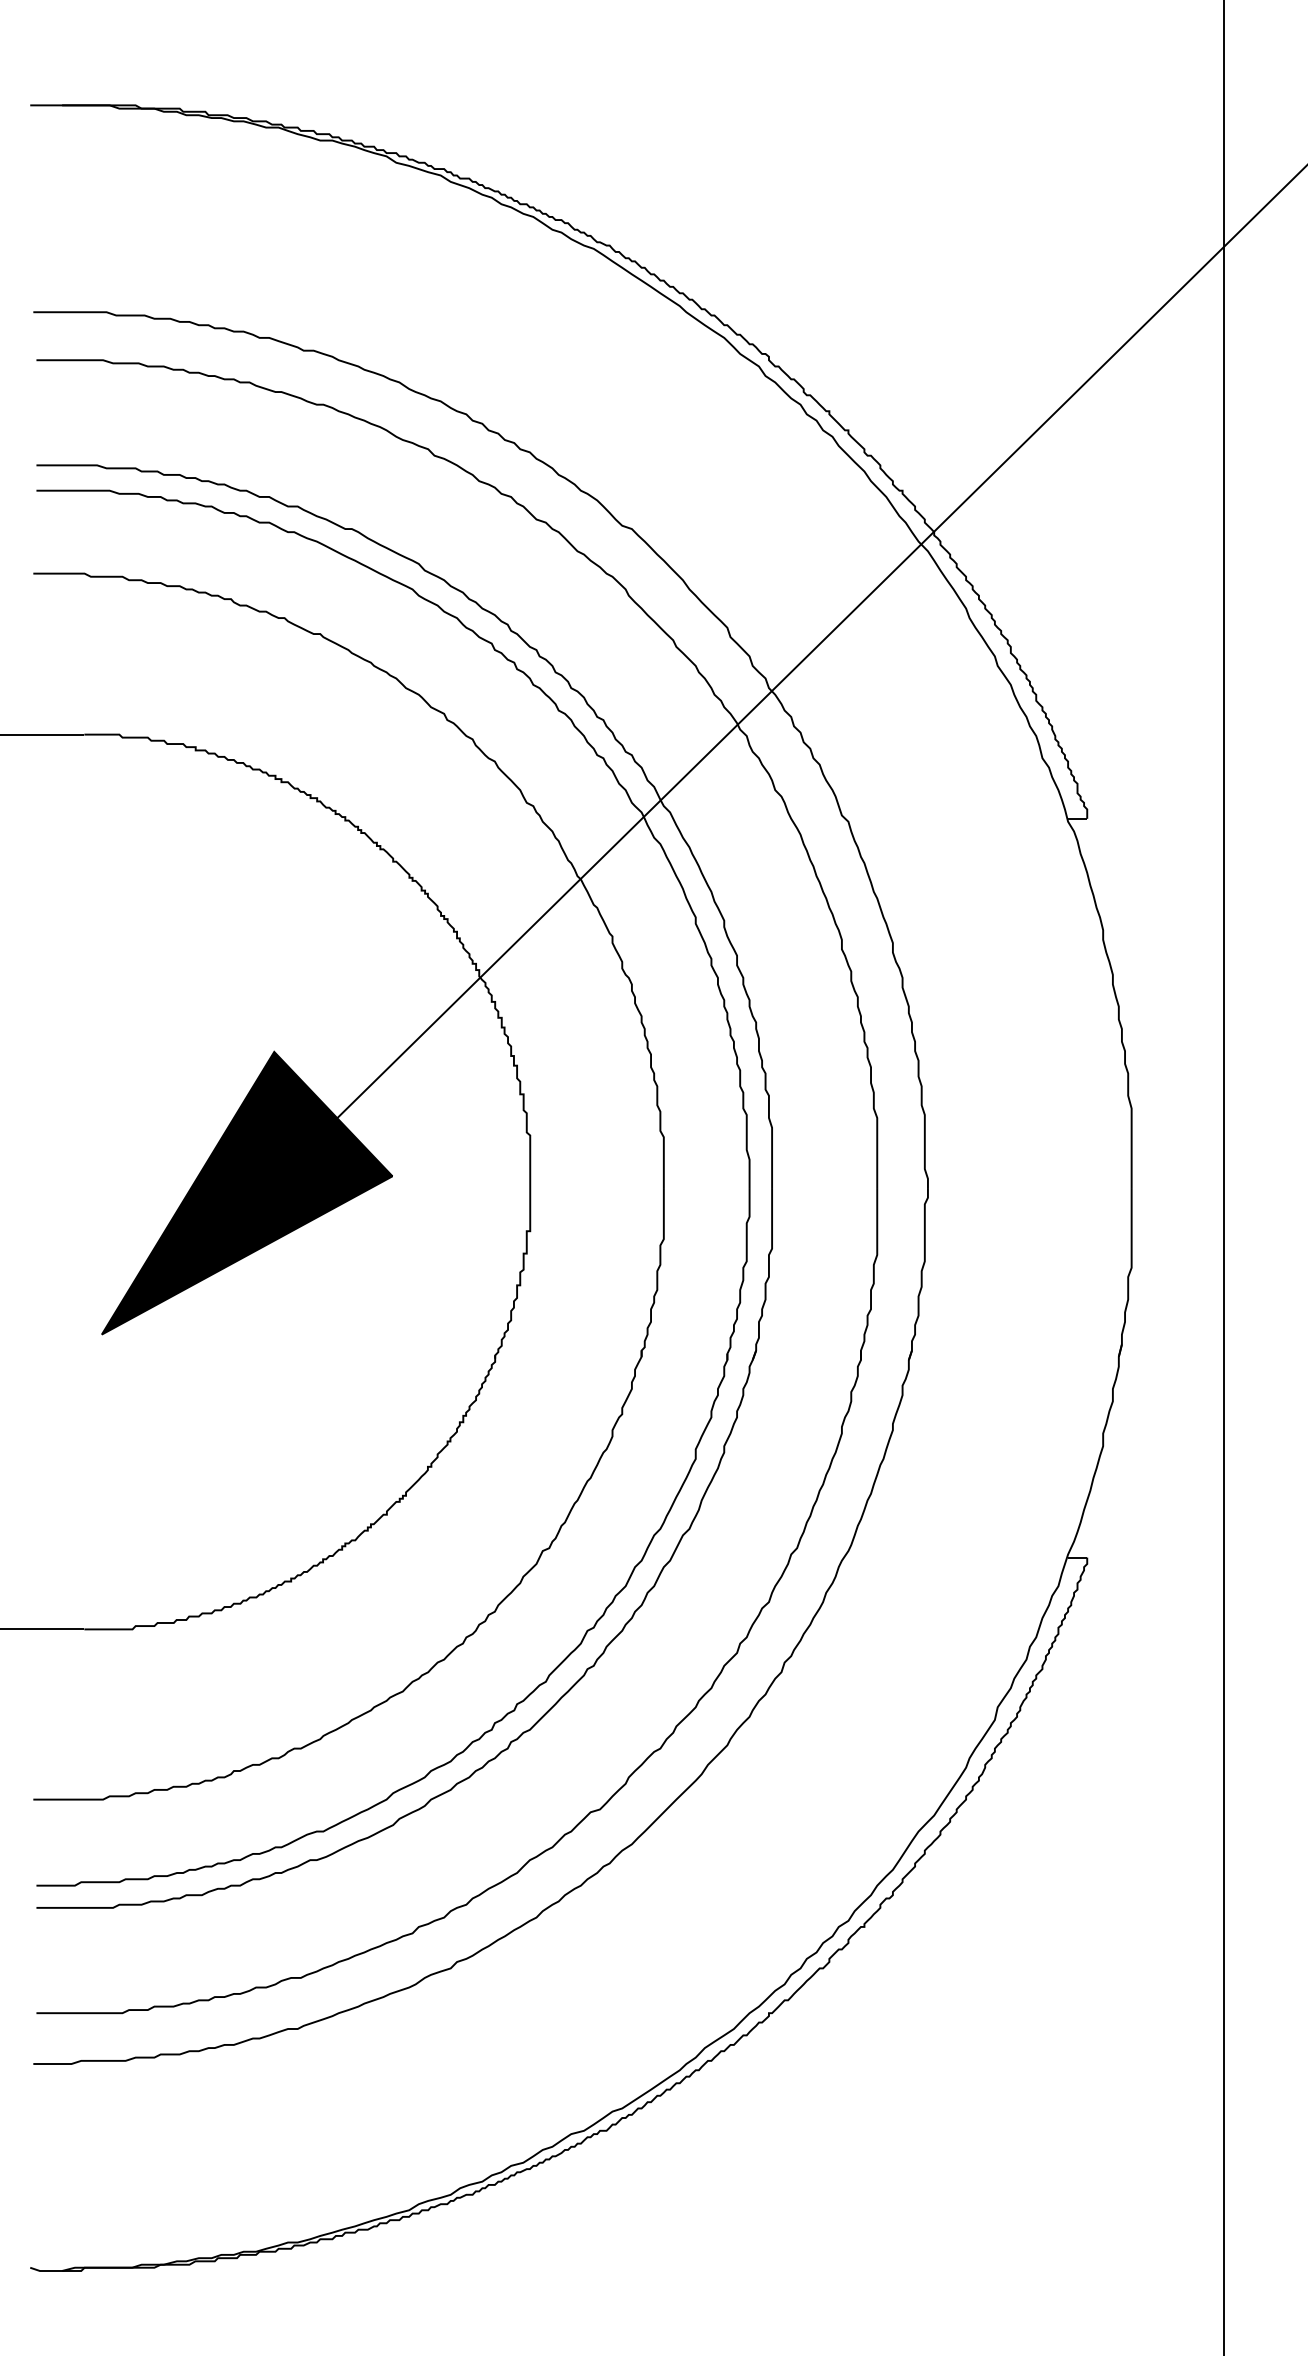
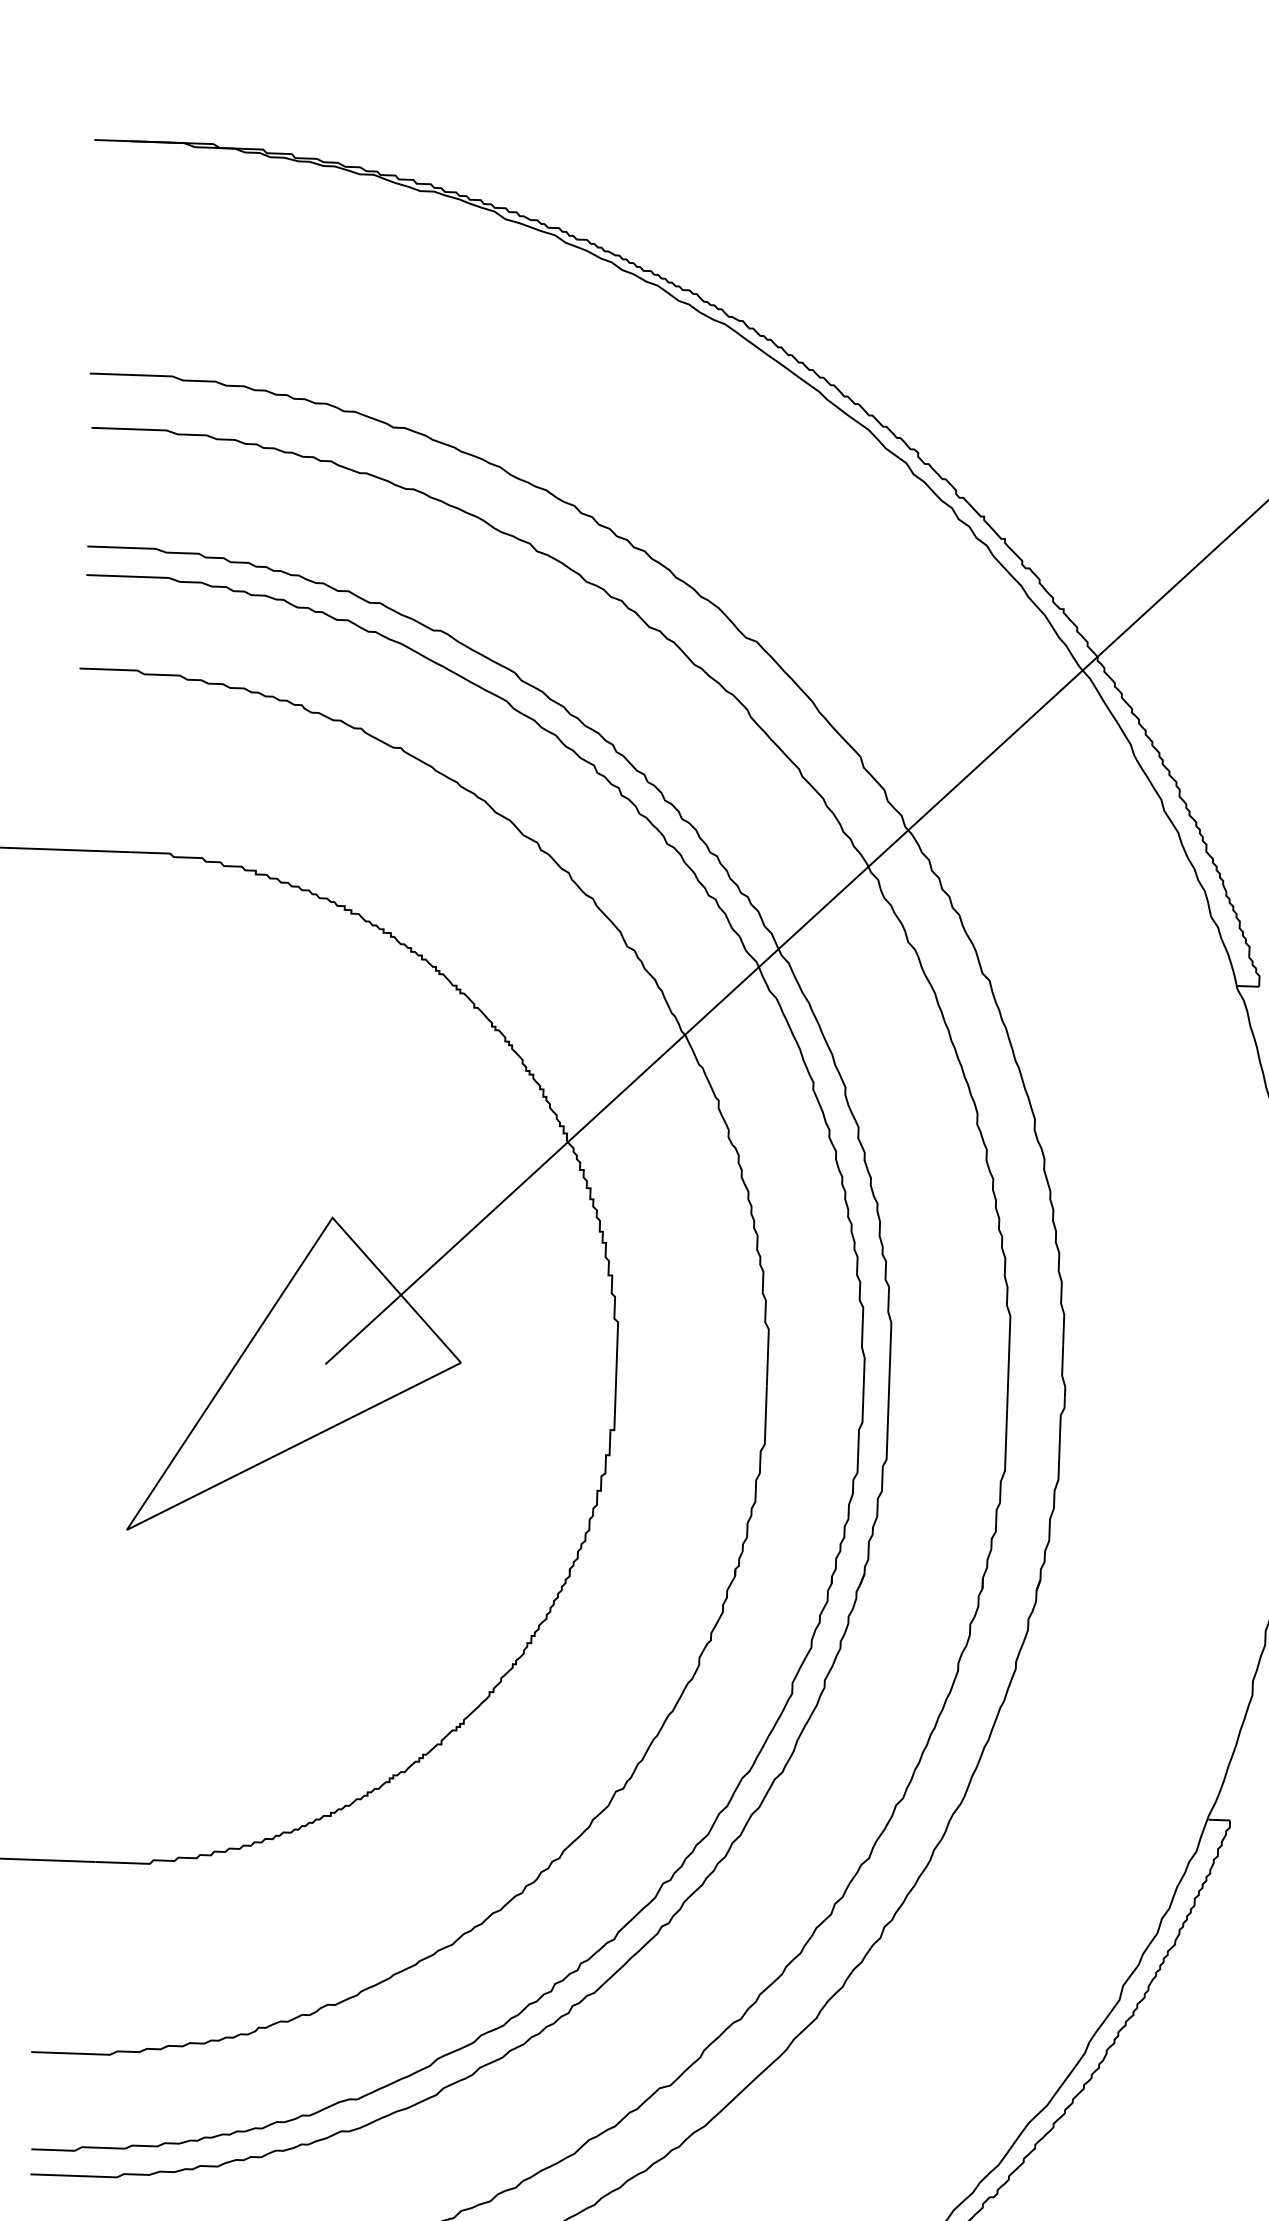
fill: (246, 1192) -> (295, 1375), removed

